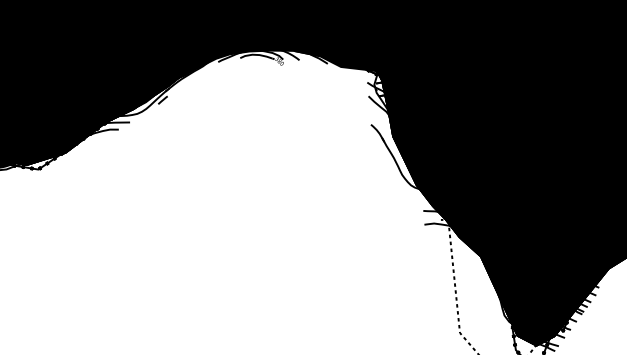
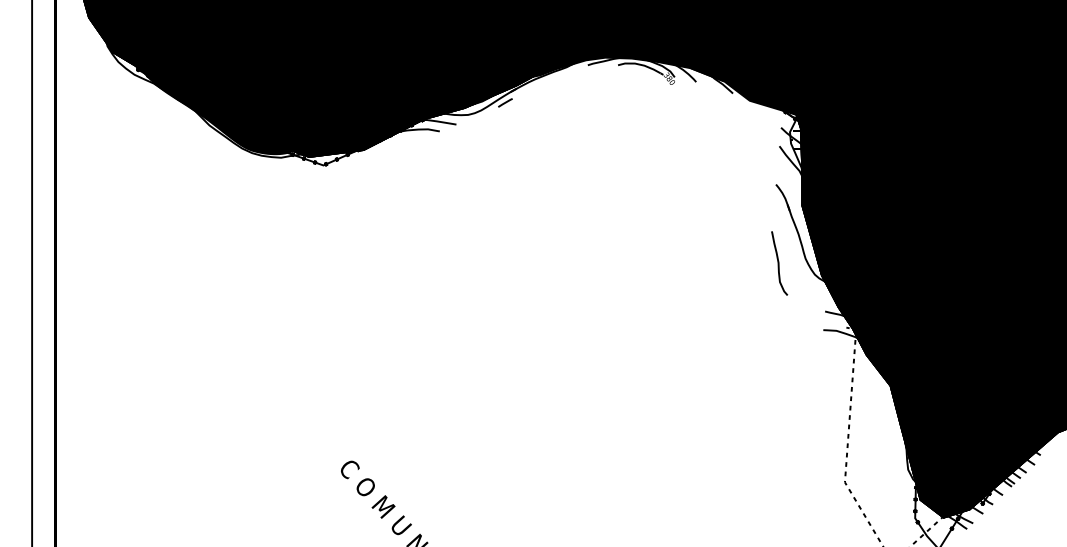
curve: (383, 181) -> (779, 263), added

